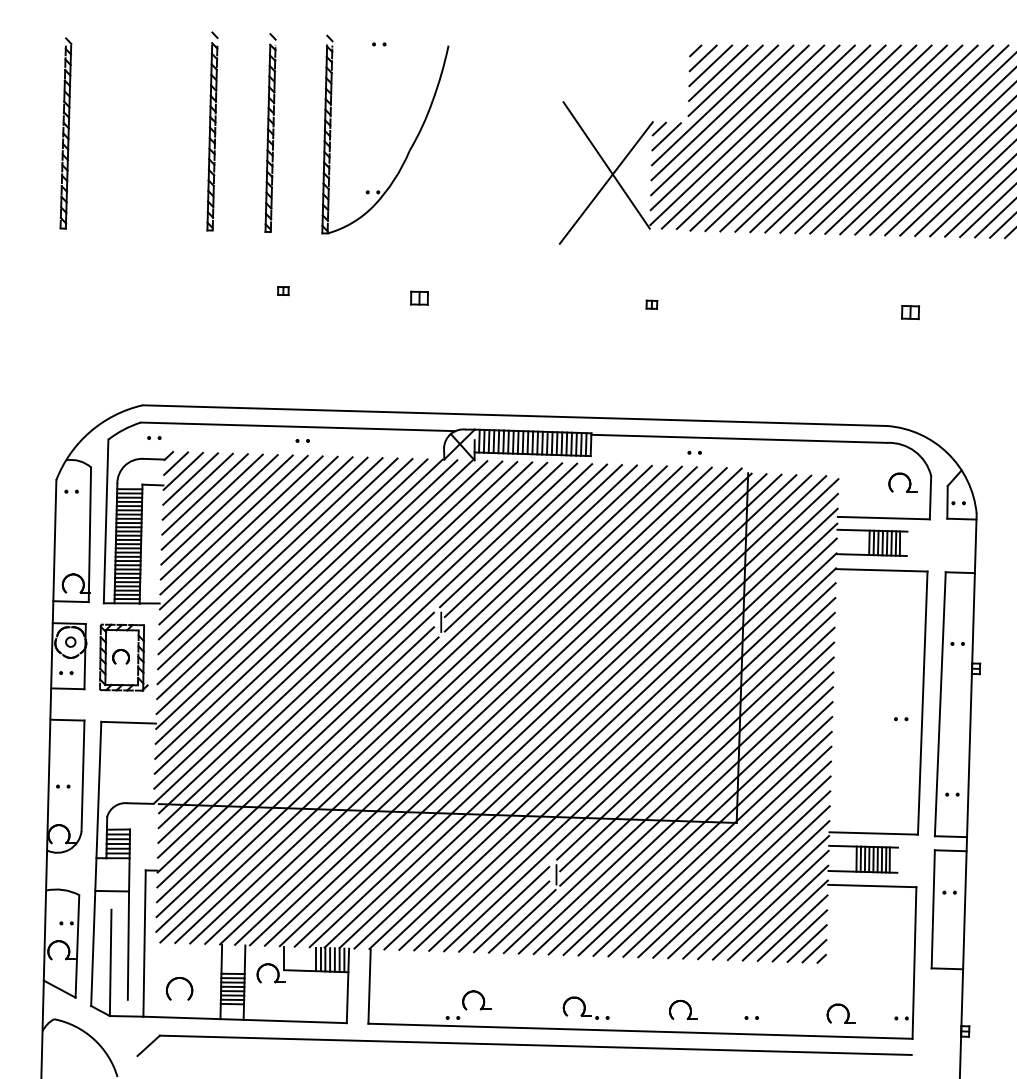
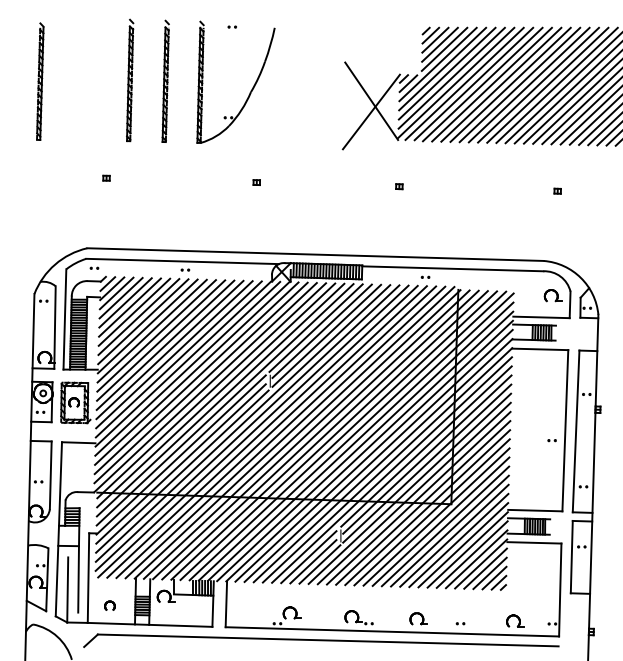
part: (283, 289) -> (106, 177), moved
part: (418, 297) -> (256, 182), size x0.62
part: (909, 311) -> (557, 190), size x0.62
part: (178, 988) -> (109, 605), size x0.62

